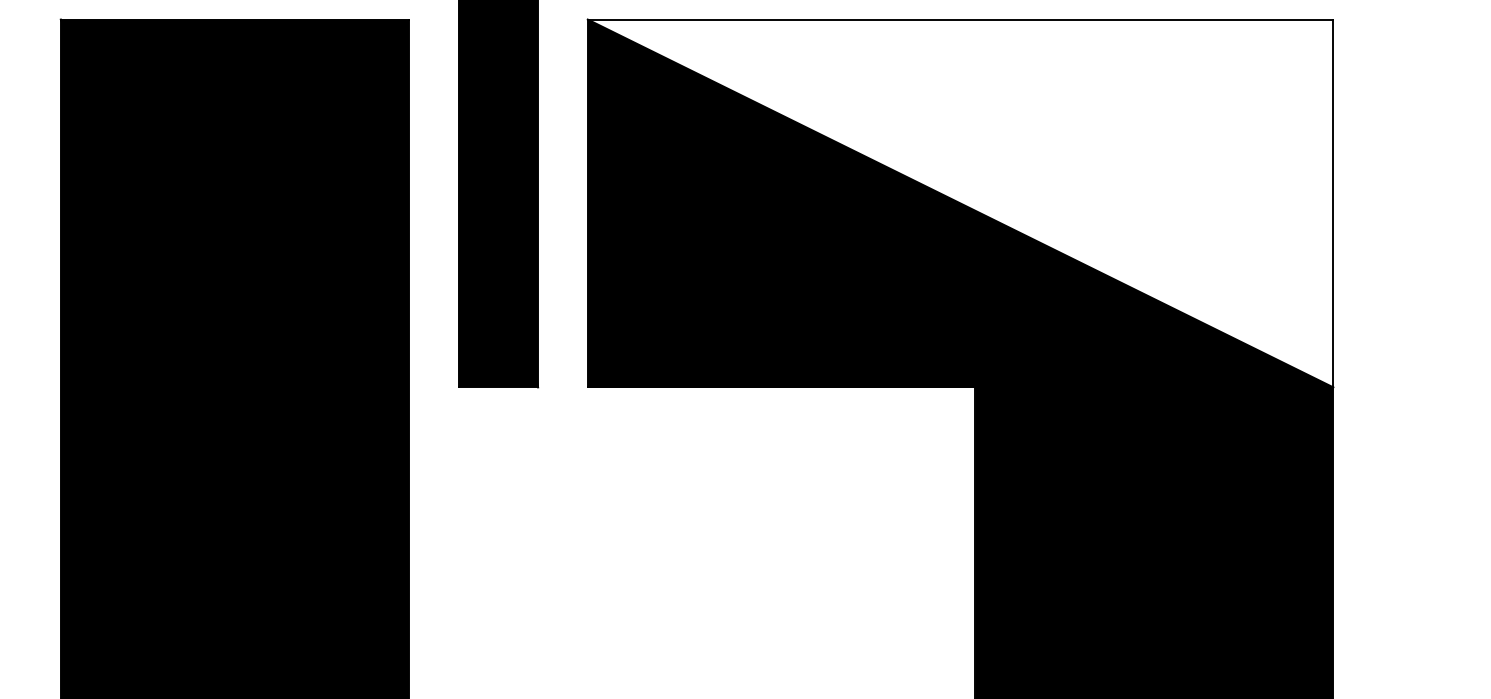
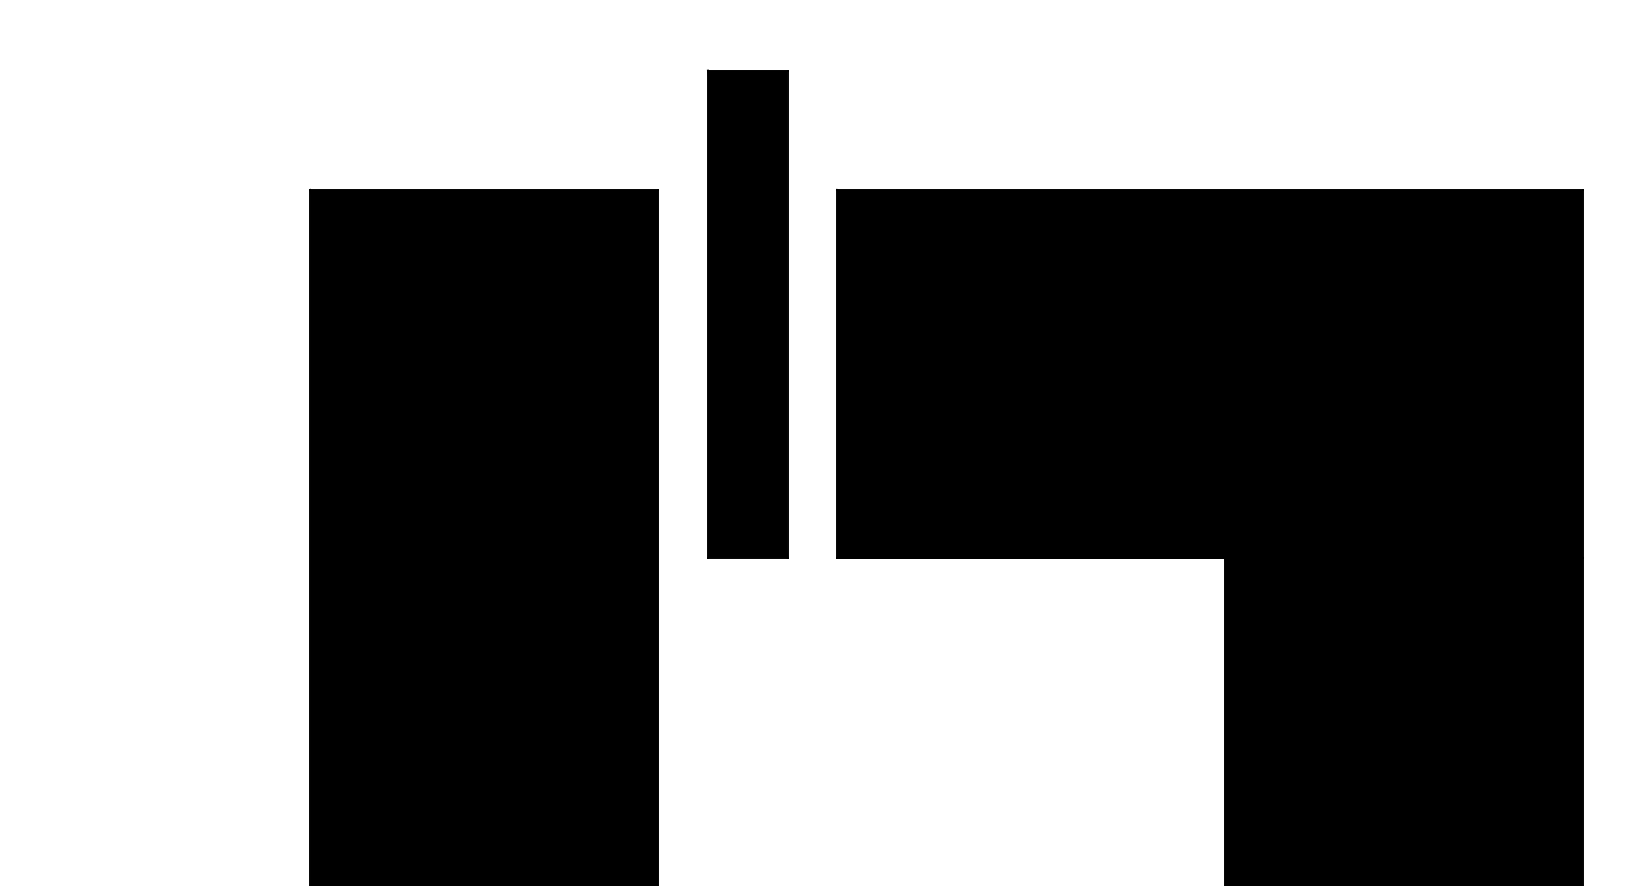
fill: (960, 203) -> (1209, 373), added

